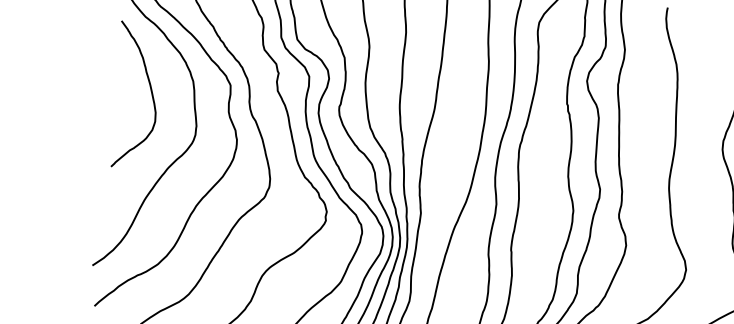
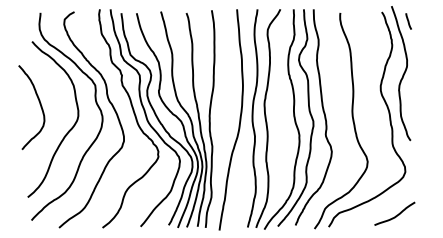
curve: (149, 92) -> (39, 104), moved

